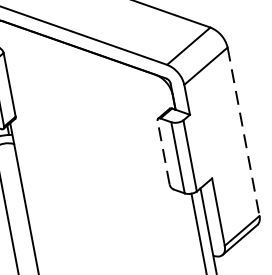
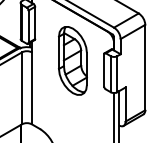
line: (243, 131) -> (145, 67), dashed -> solid
part: (97, 145) -> (72, 60), added
line: (163, 150) -> (104, 69), dashed -> solid

